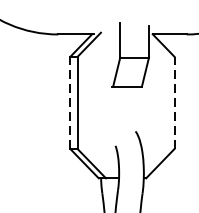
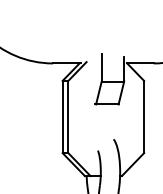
line: (70, 102) -> (62, 116), dashed -> solid
line: (174, 102) -> (144, 116), dashed -> solid

